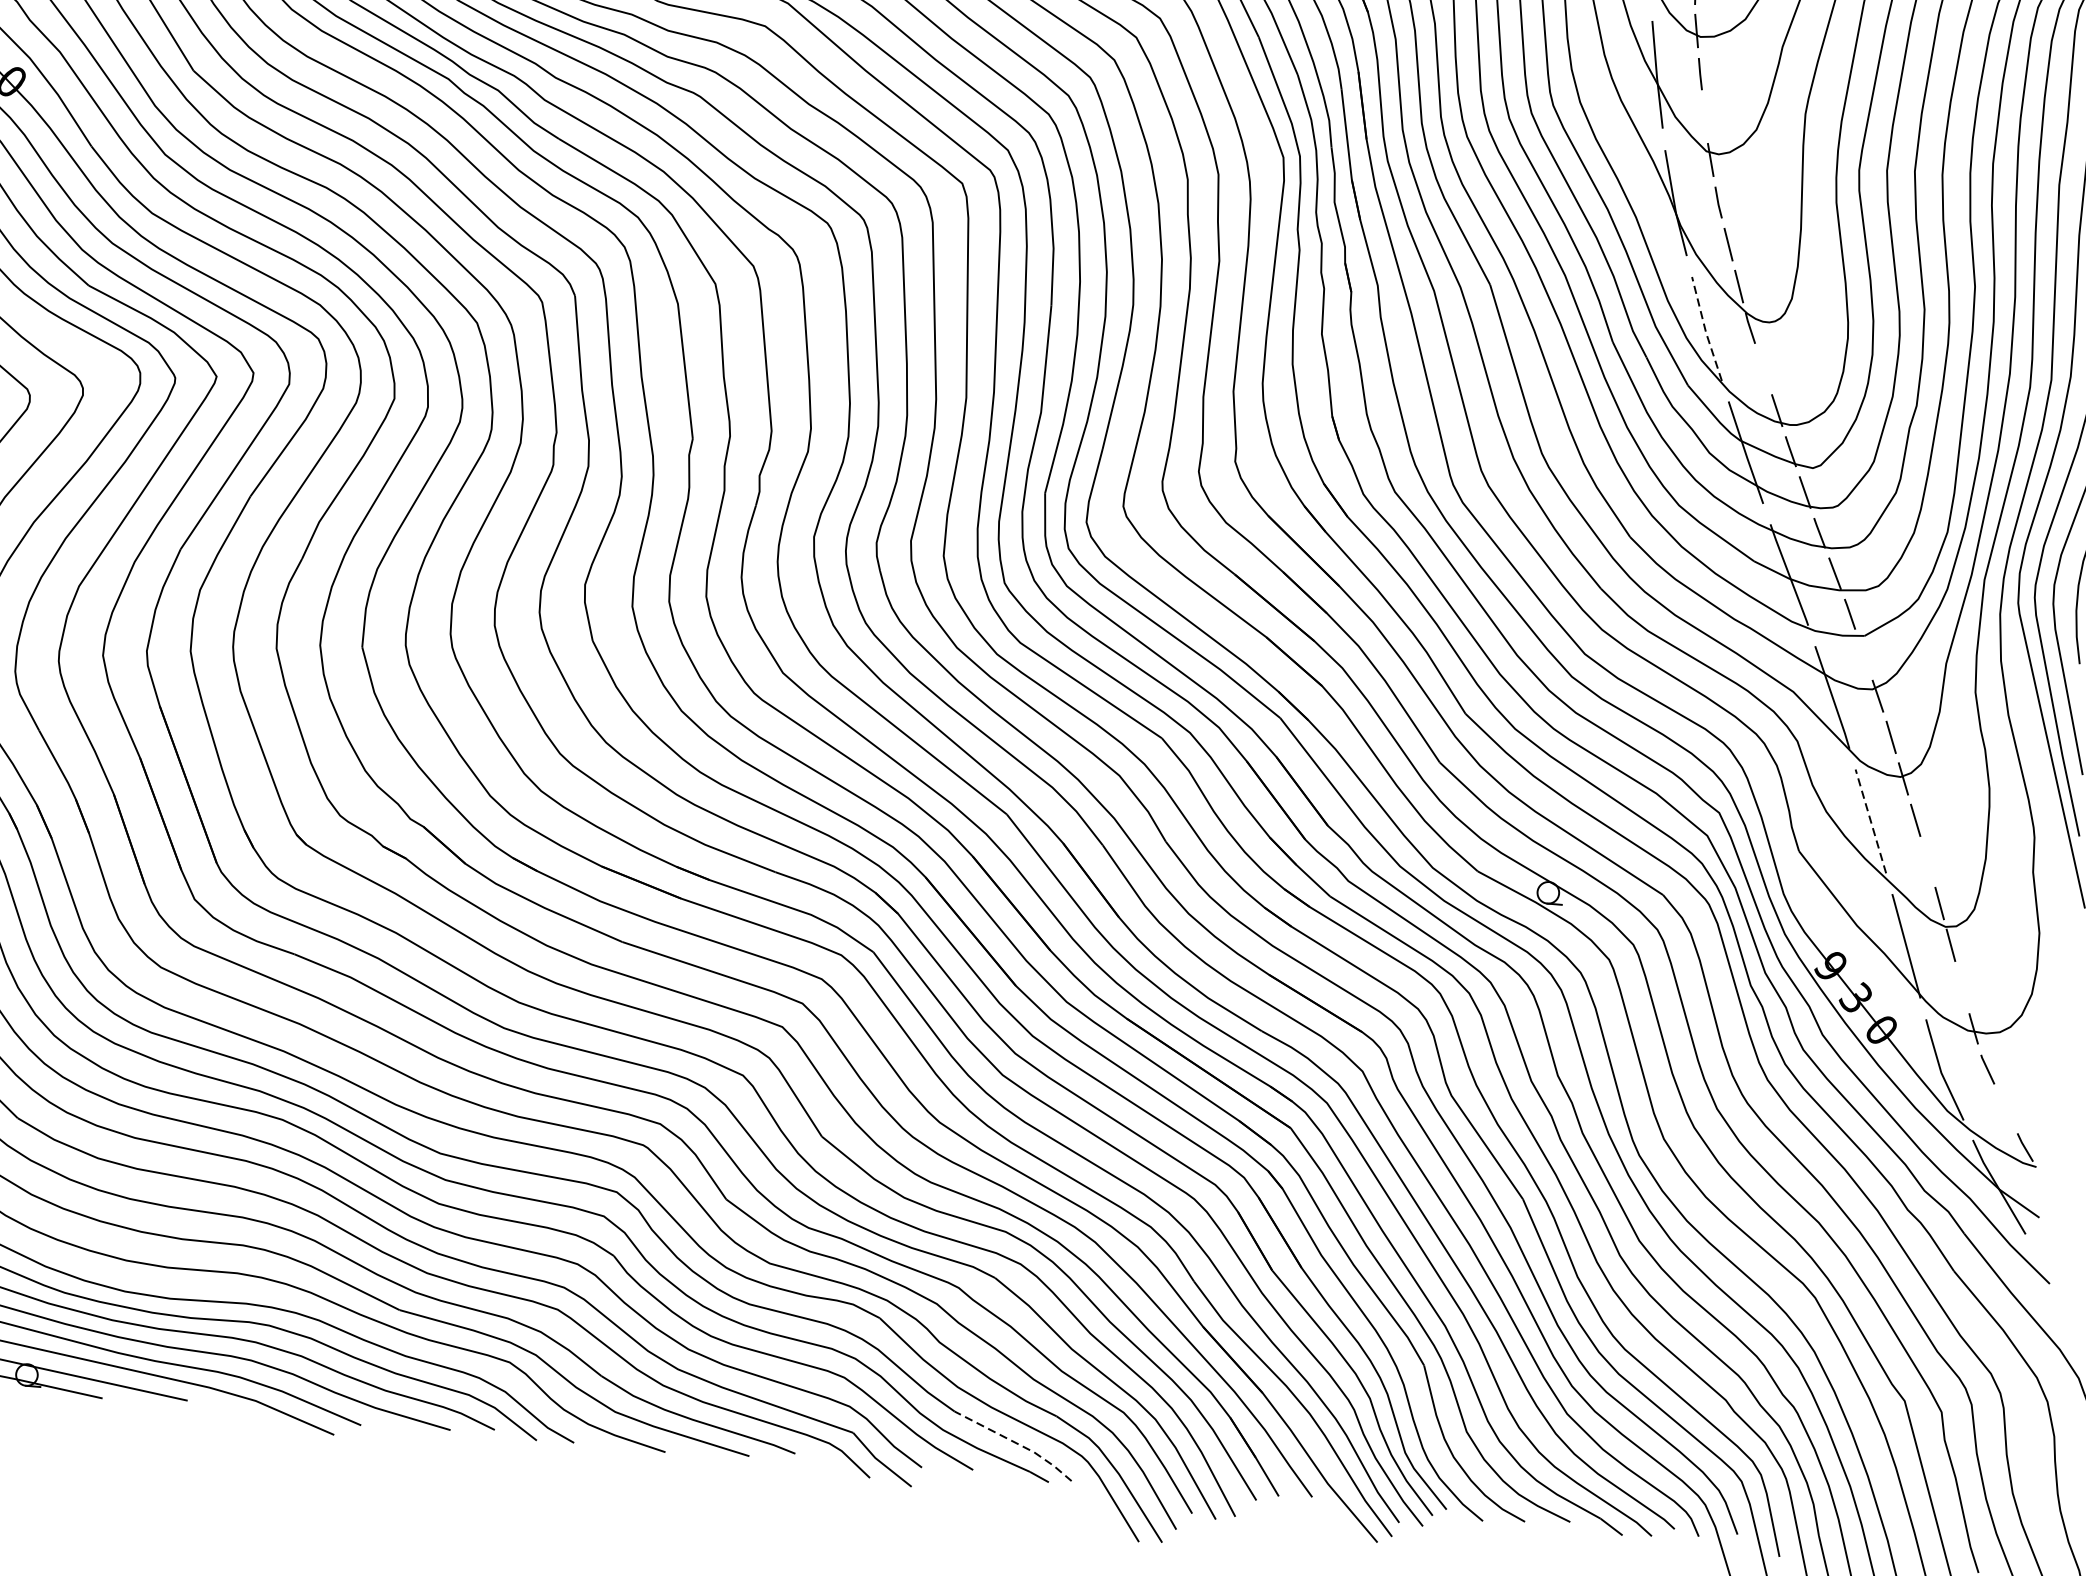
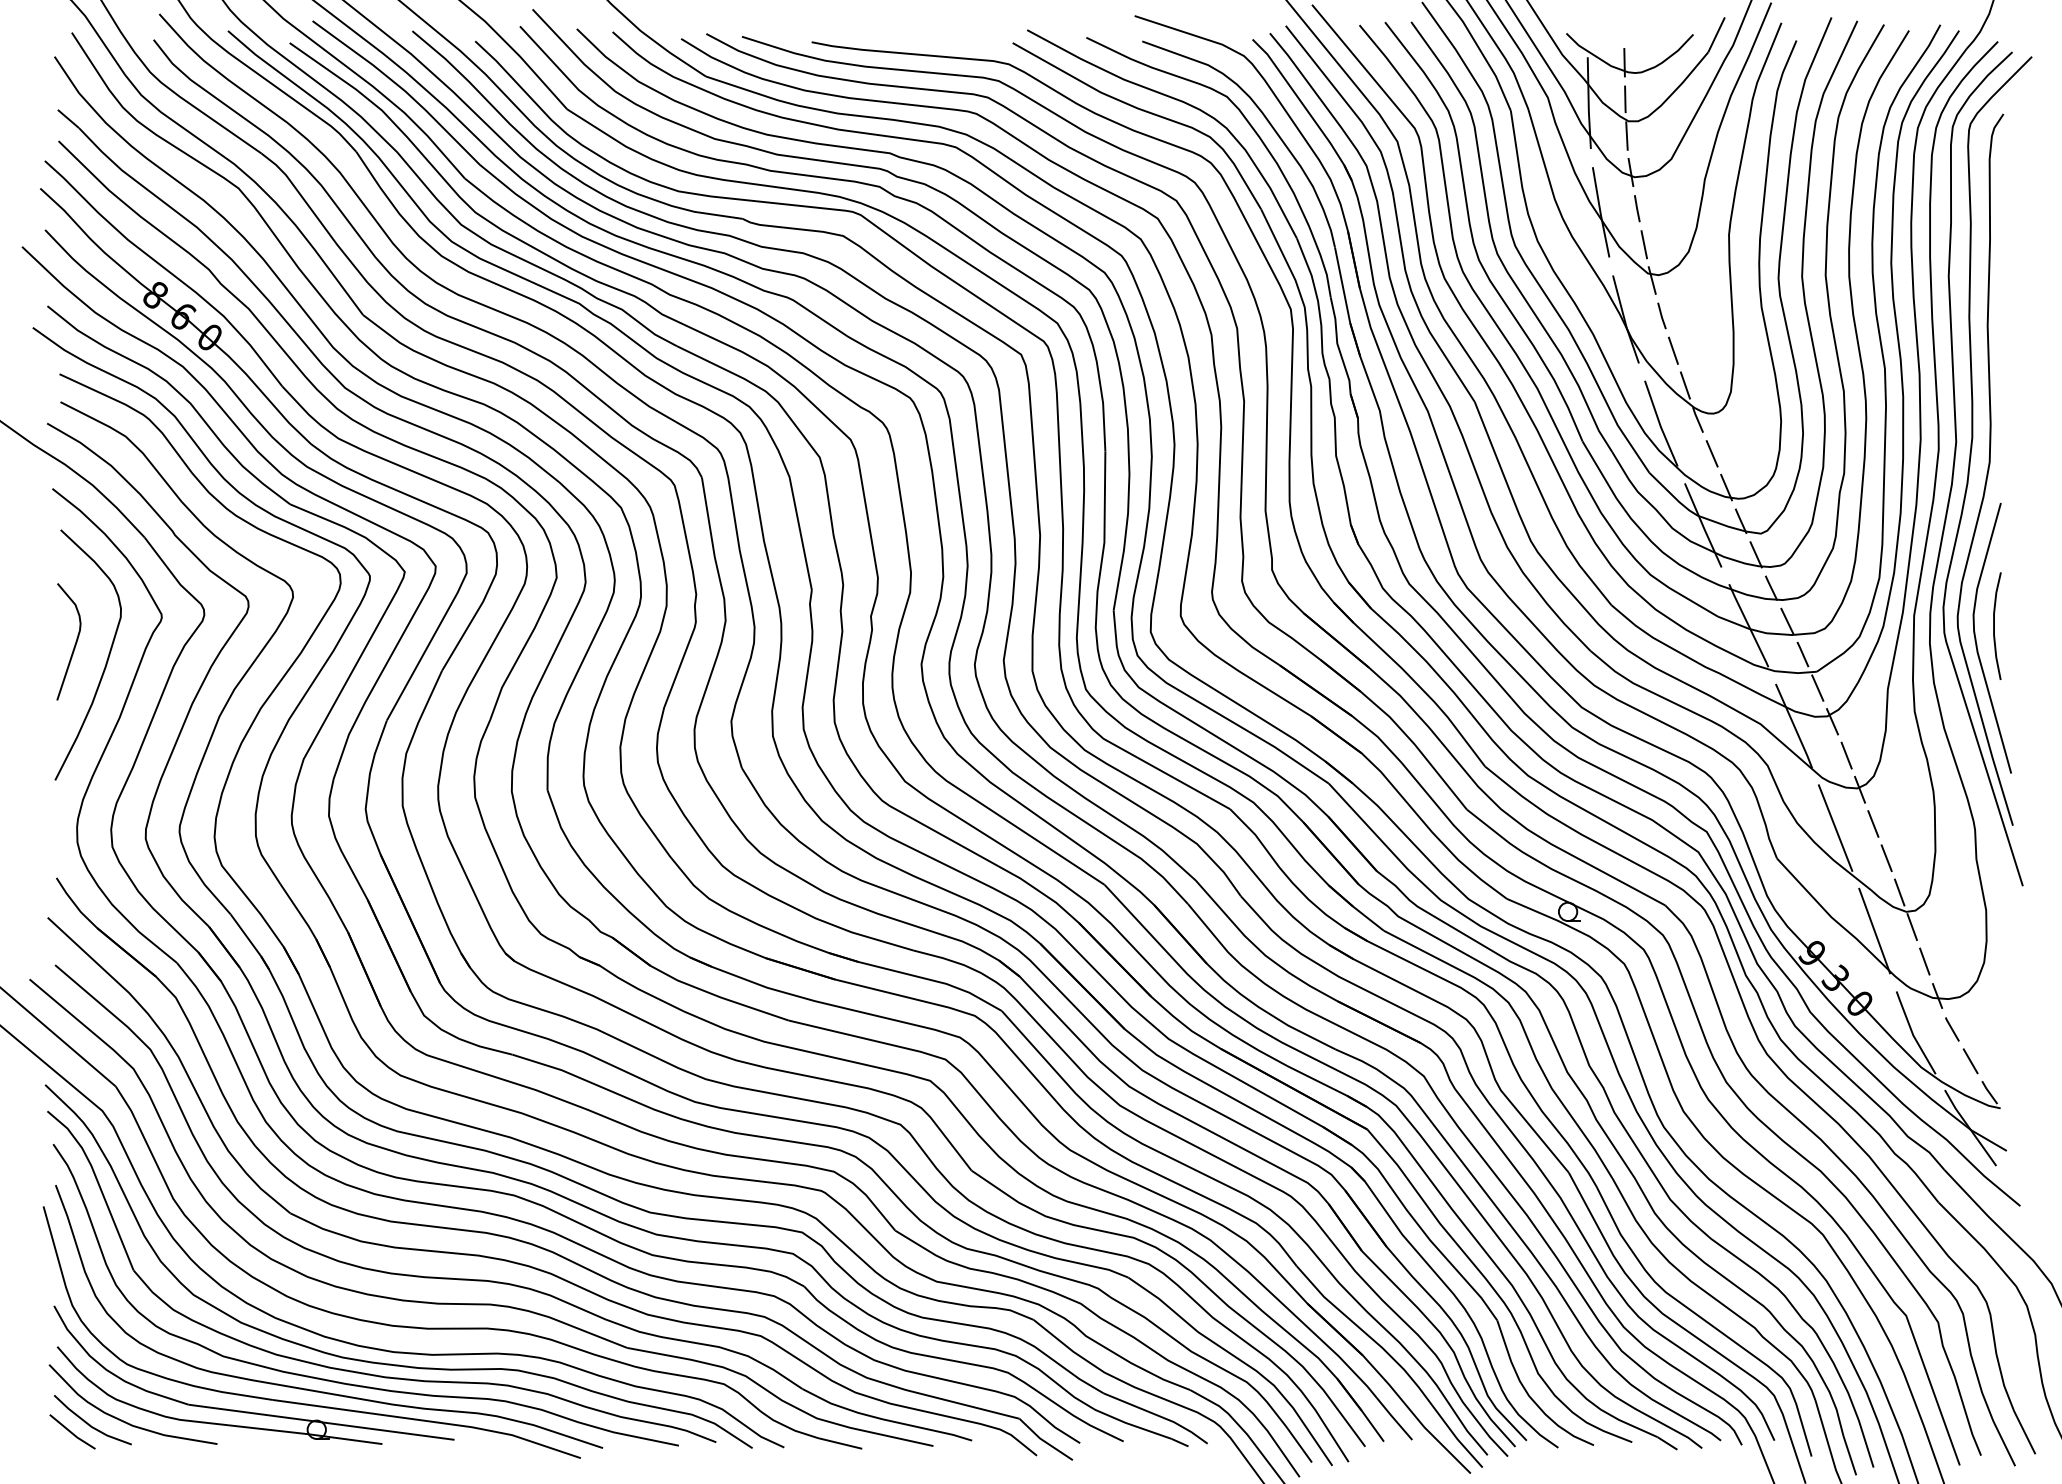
line: (1705, 116) -> (1644, 244), added
line: (1705, 329) -> (1660, 424), dashed -> solid
line: (1762, 369) -> (1711, 453), added
line: (1863, 654) -> (1817, 687), added
line: (1870, 821) -> (1835, 828), dashed -> solid
line: (1927, 862) -> (1886, 858), added
line: (1961, 986) -> (1924, 961), added
line: (2005, 1109) -> (1970, 1061), added
line: (1016, 1442) -> (1158, 1415), dashed -> solid

